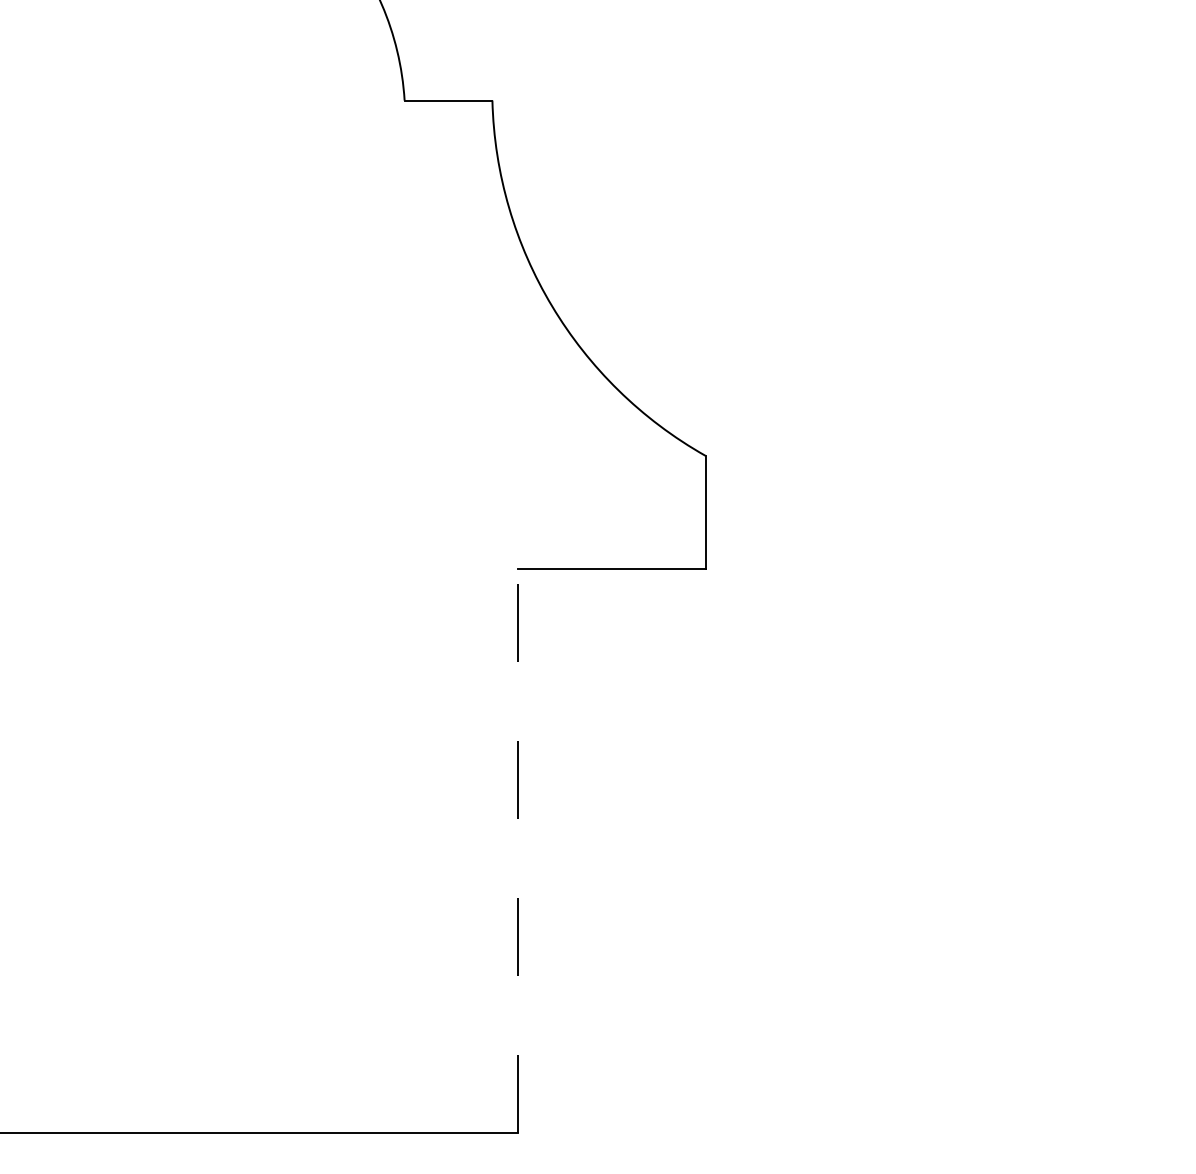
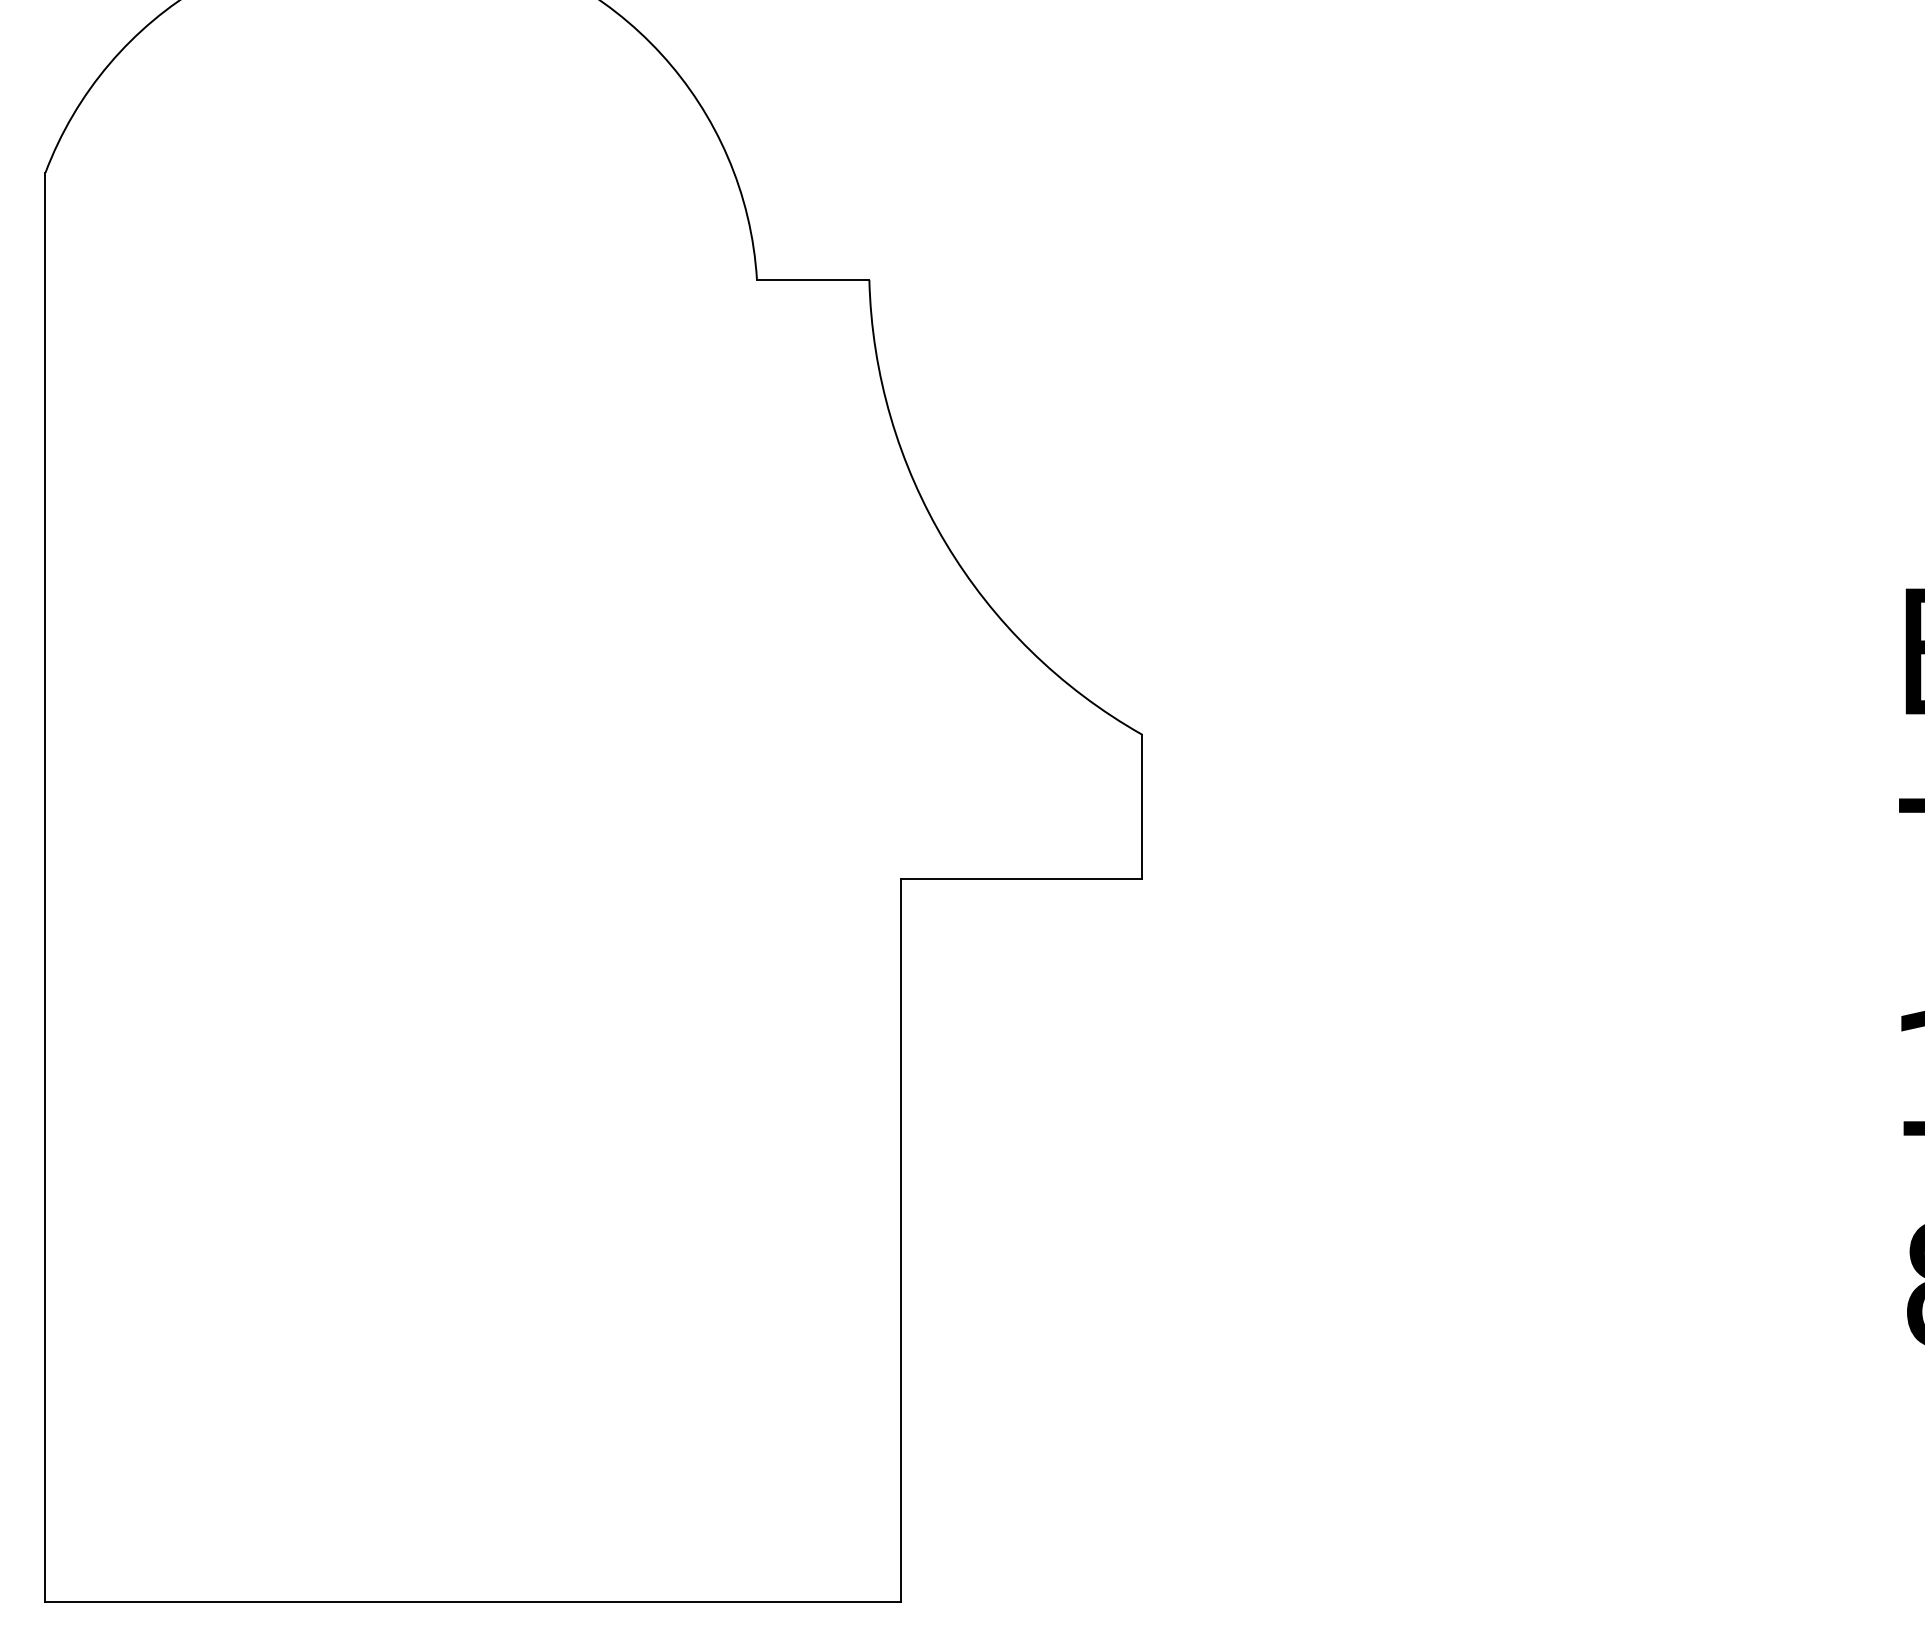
line: (517, 850) -> (901, 1239), dashed -> solid

